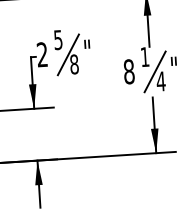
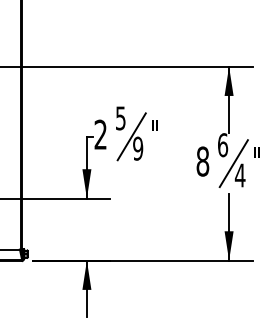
text: (145, 57) -> (223, 145), 1 -> 6
text: (74, 64) -> (138, 148), 8 -> 9

